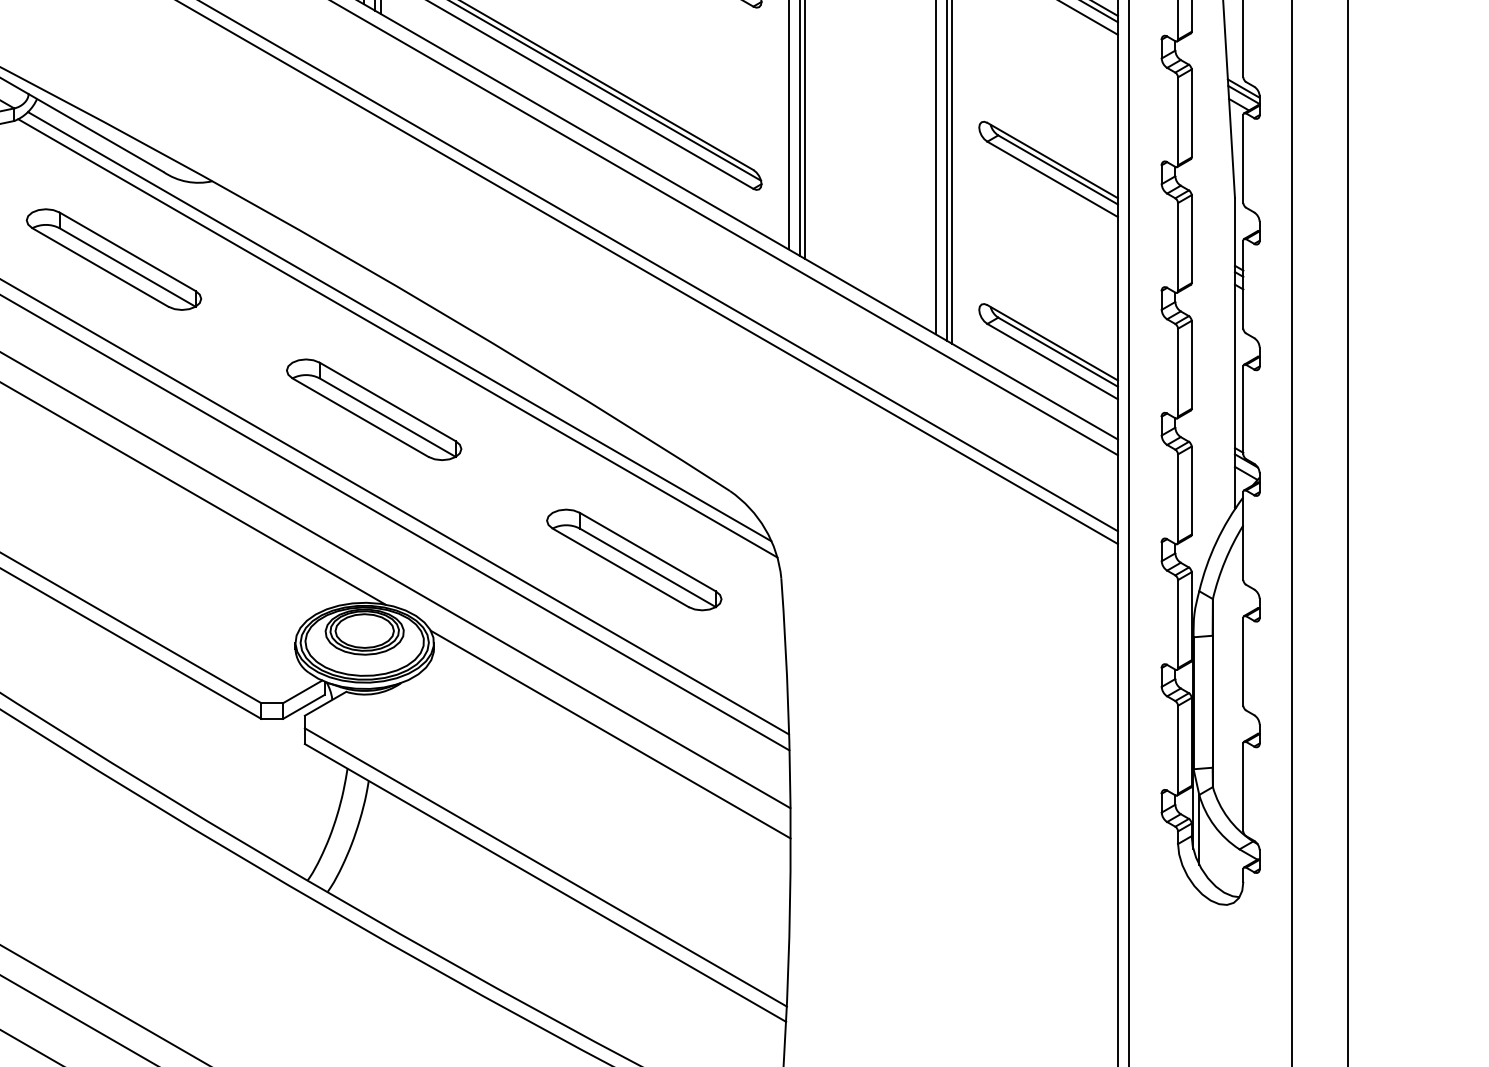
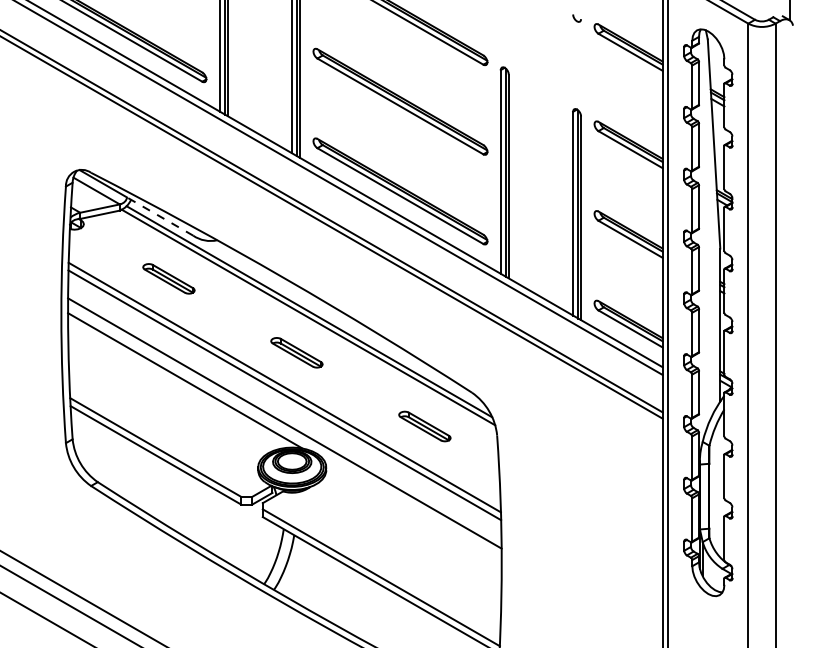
line: (94, 132) -> (159, 216), solid -> dashed
part: (113, 259) -> (168, 278), size x0.6
part: (373, 409) -> (296, 352), size x0.6
part: (633, 559) -> (424, 426), size x0.6
line: (609, 734) -> (412, 512), removed

